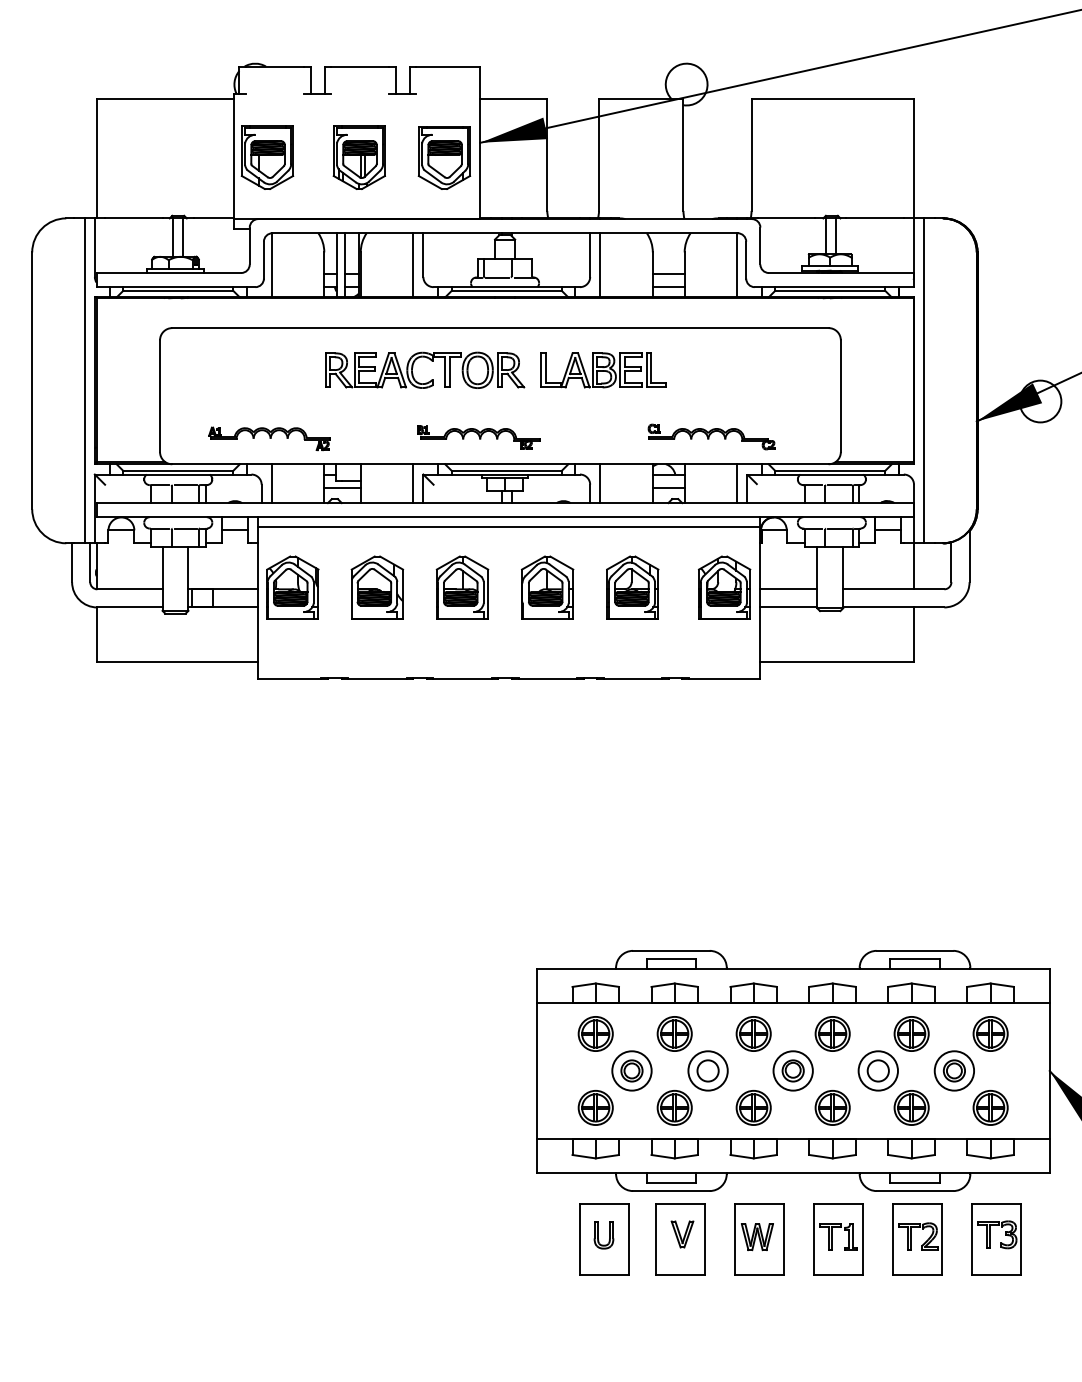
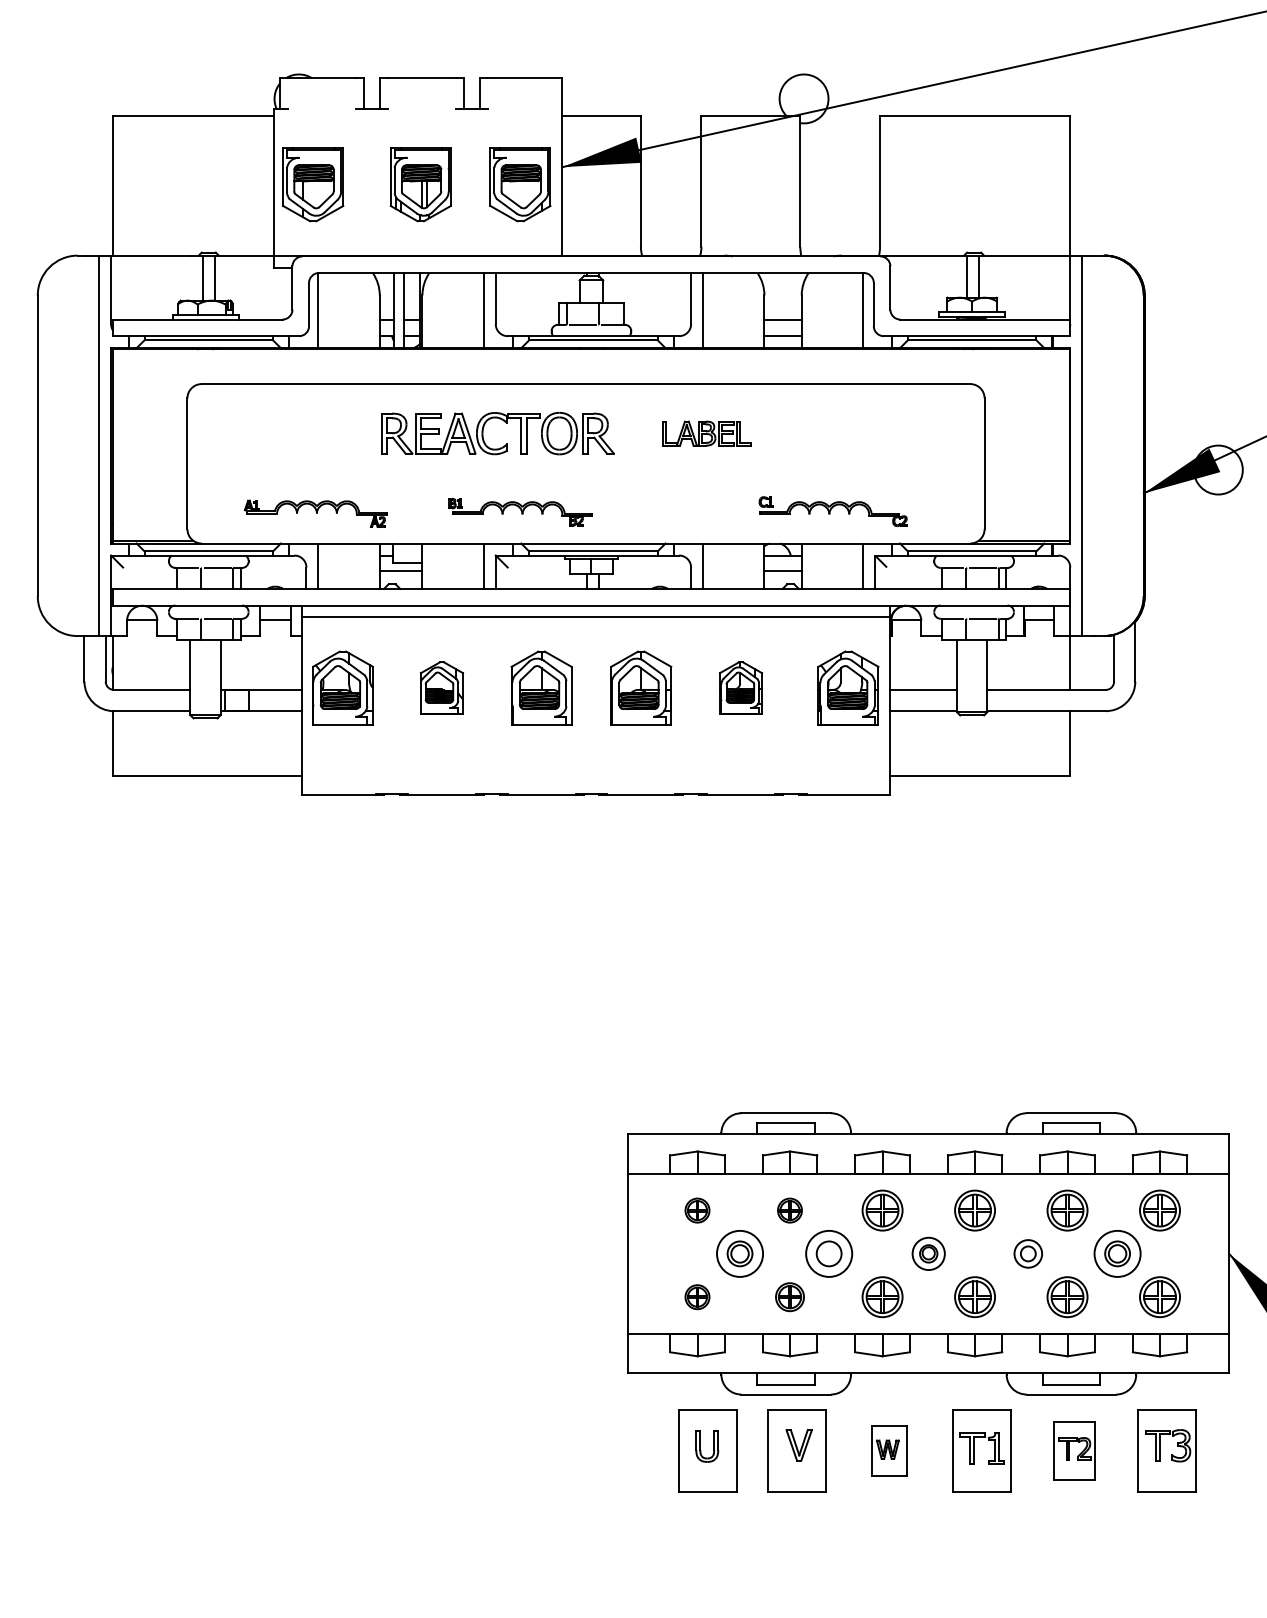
part: (603, 370) -> (706, 433), size x0.6
part: (478, 437) -> (520, 512), moved
part: (377, 587) -> (442, 687), size x0.7
part: (632, 587) -> (740, 687), size x0.7
part: (595, 1033) -> (697, 1210), size x0.6
part: (674, 1033) -> (789, 1210), size x0.6
part: (792, 1070) -> (927, 1253), size x0.7
part: (877, 1070) -> (1027, 1253), size x0.6
part: (595, 1107) -> (697, 1296), size x0.6
part: (674, 1107) -> (789, 1296), size x0.7
part: (759, 1239) -> (889, 1451), size x0.6
part: (917, 1239) -> (1074, 1451), size x0.7

